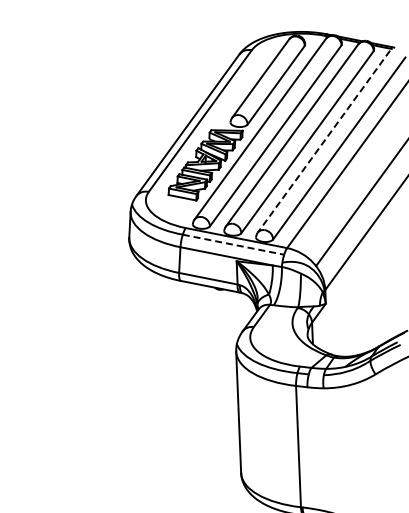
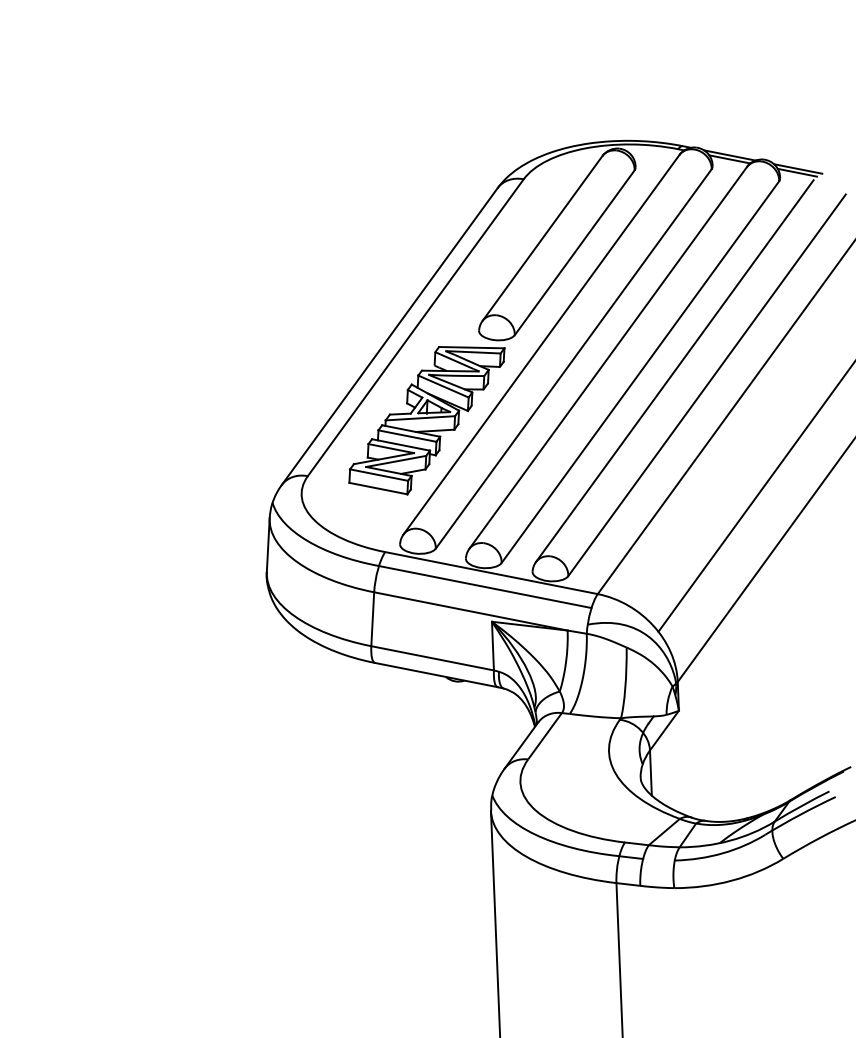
line: (323, 141) -> (673, 370), dashed -> solid
line: (233, 244) -> (485, 586), dashed -> solid

